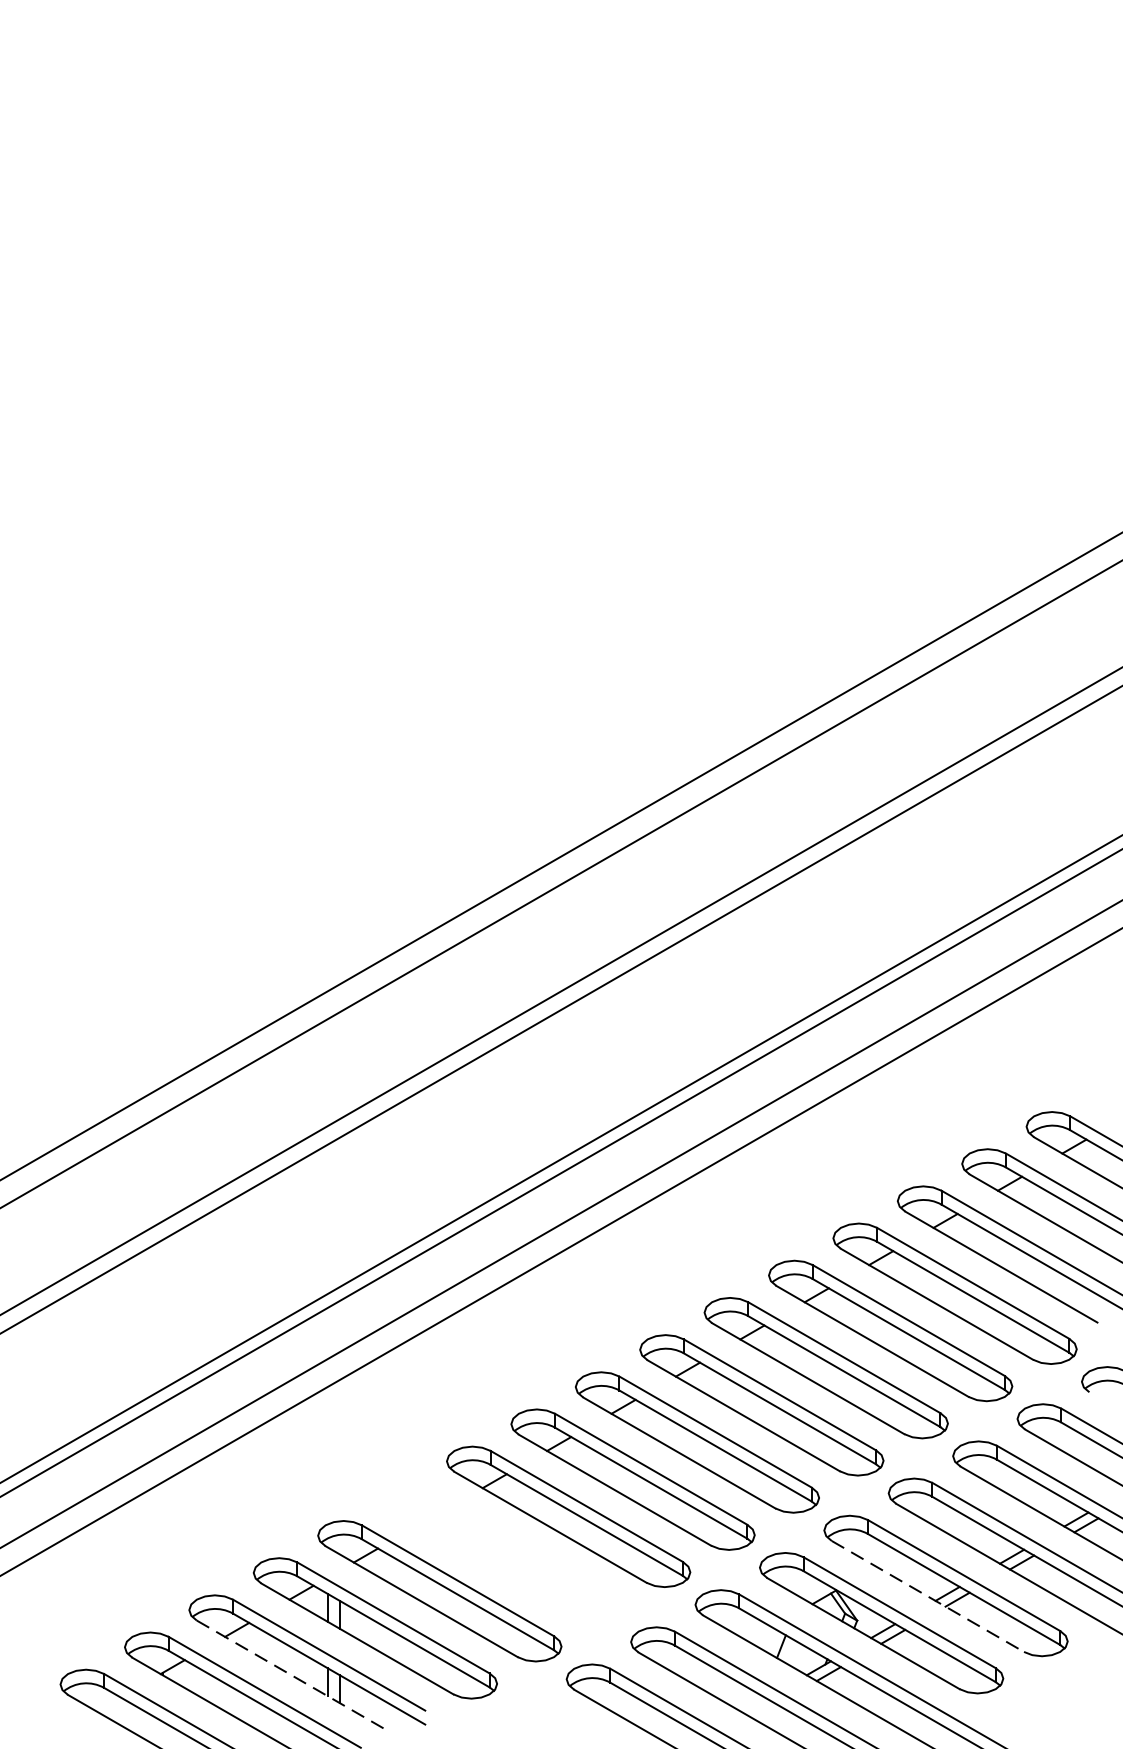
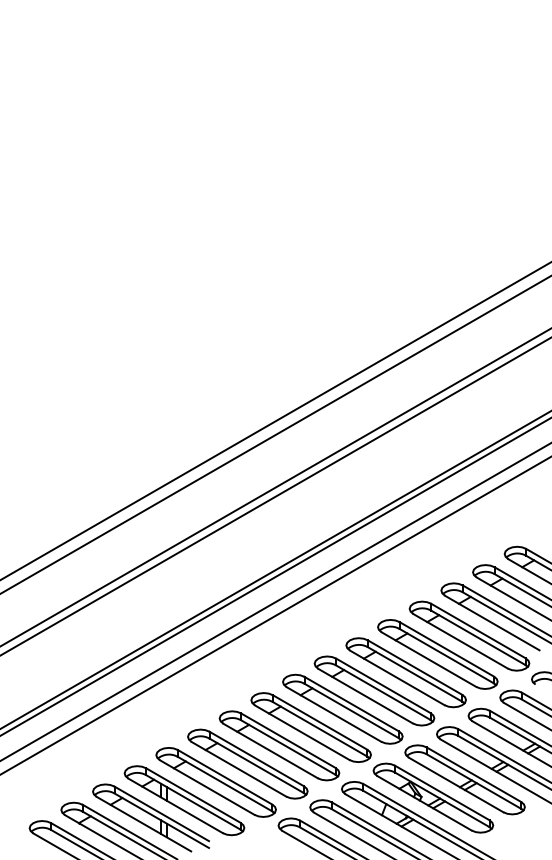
part: (503, 1552) -> (247, 763), added
line: (928, 1597) -> (456, 785), dashed -> solid
line: (292, 1676) -> (143, 824), dashed -> solid

